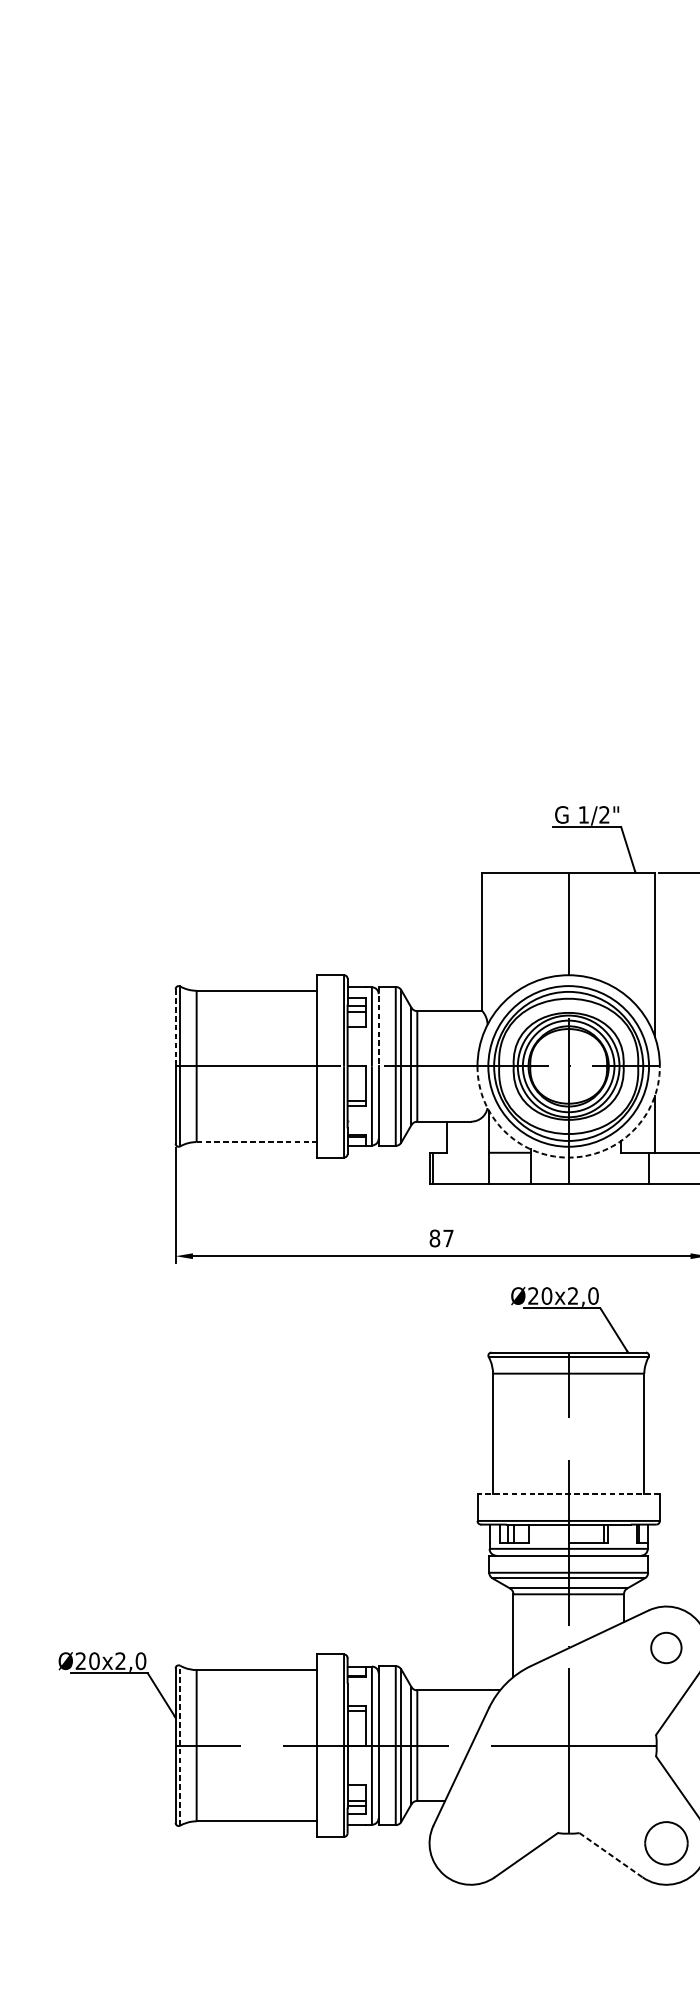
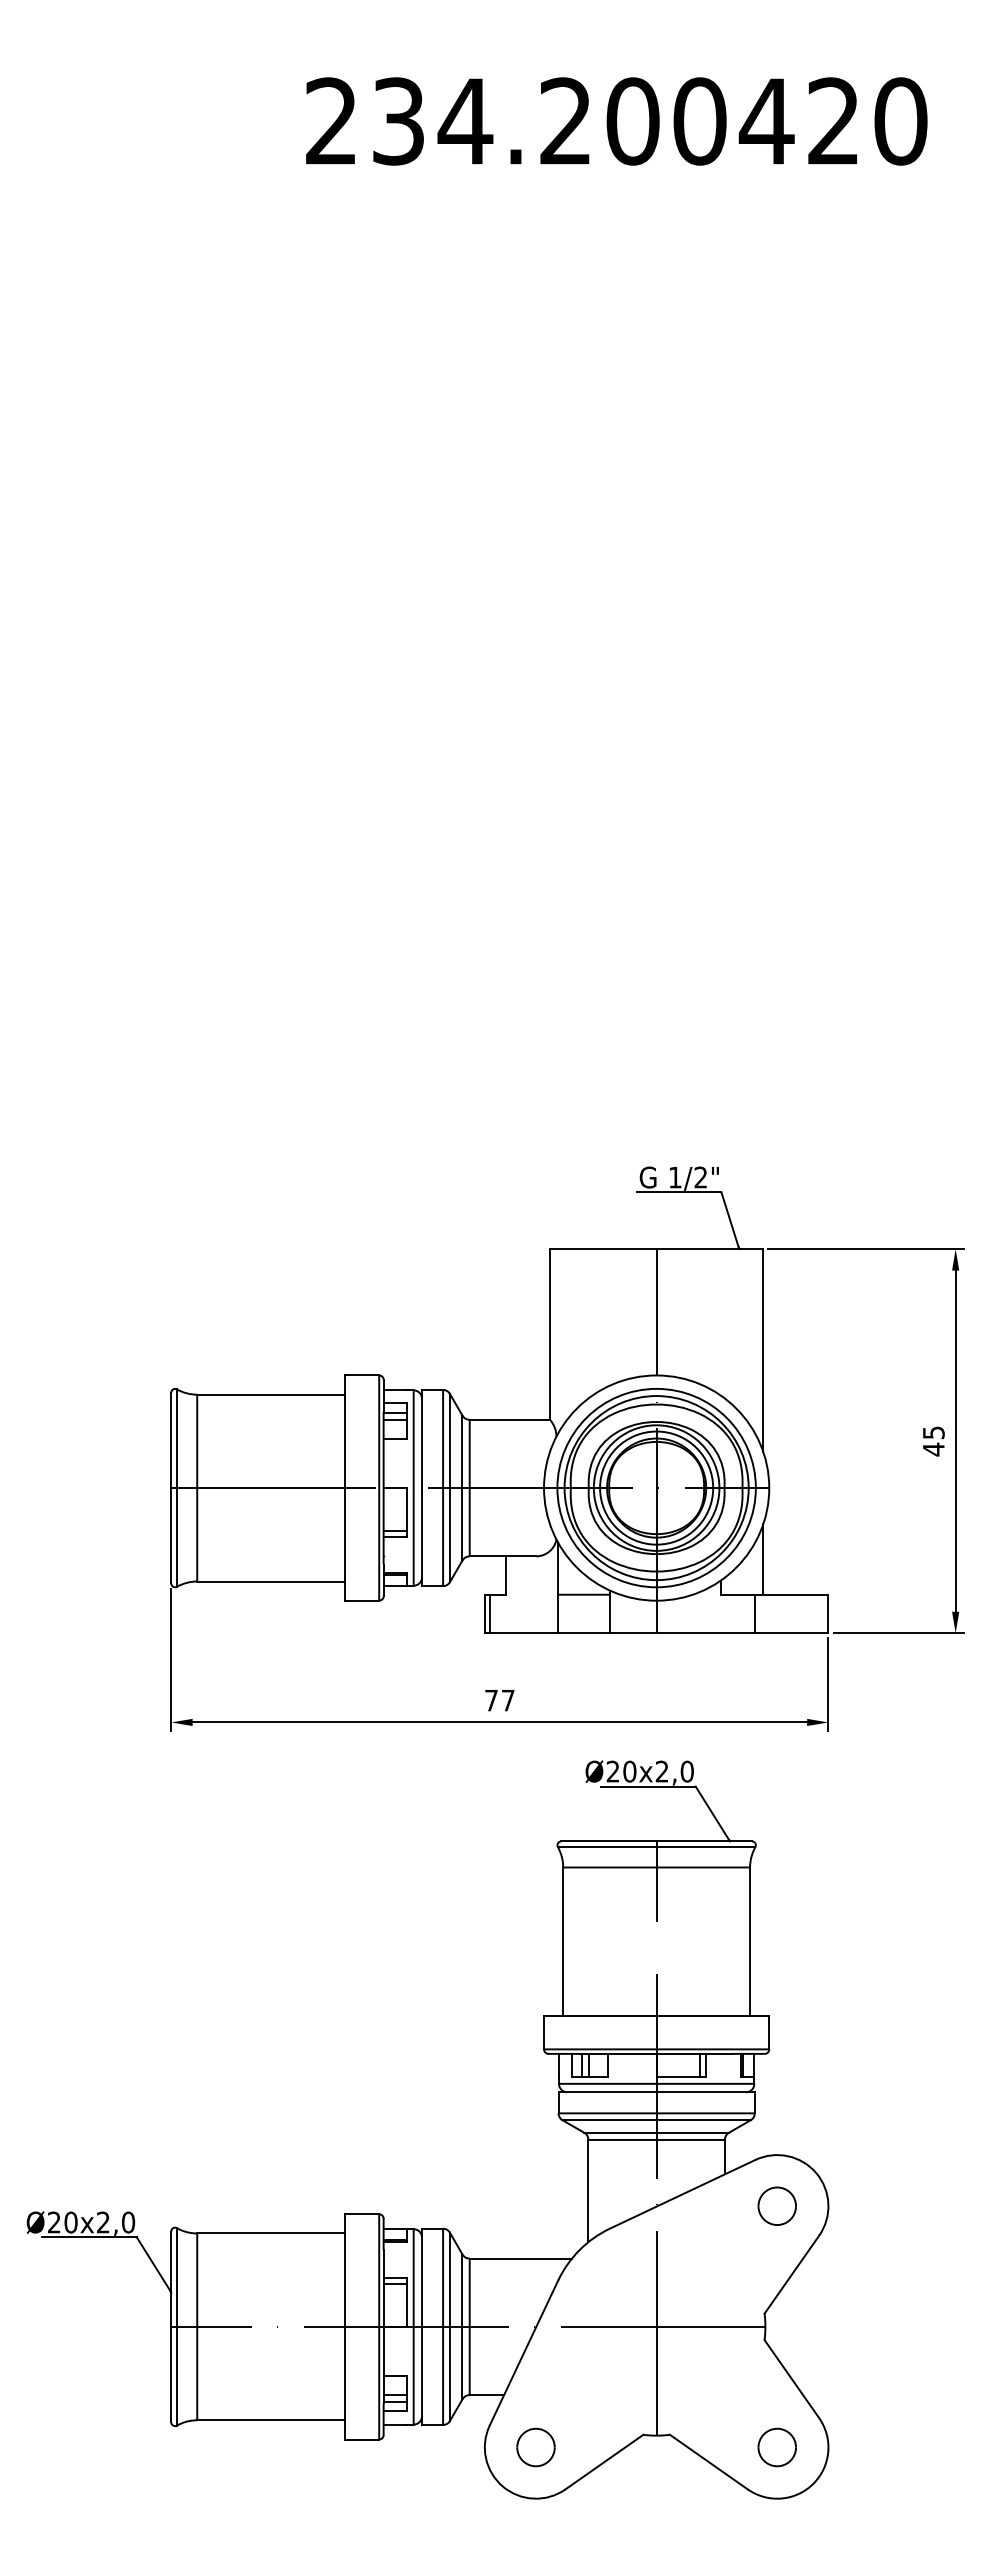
line: (175, 1027) -> (171, 1440), dashed -> solid
line: (379, 1027) -> (422, 1439), dashed -> solid
line: (256, 1142) -> (271, 1581), dashed -> solid
arc: (568, 1157) -> (656, 1600), dashed -> solid
text: (434, 1238) -> (491, 1700), 87 -> 77
line: (568, 1493) -> (656, 2015), dashed -> solid
line: (180, 1745) -> (177, 2326), dashed -> solid
part: (470, 1843) -> (535, 2447), added
part: (665, 1843) -> (776, 2447), size x0.71
line: (610, 1855) -> (708, 2462), dashed -> solid

